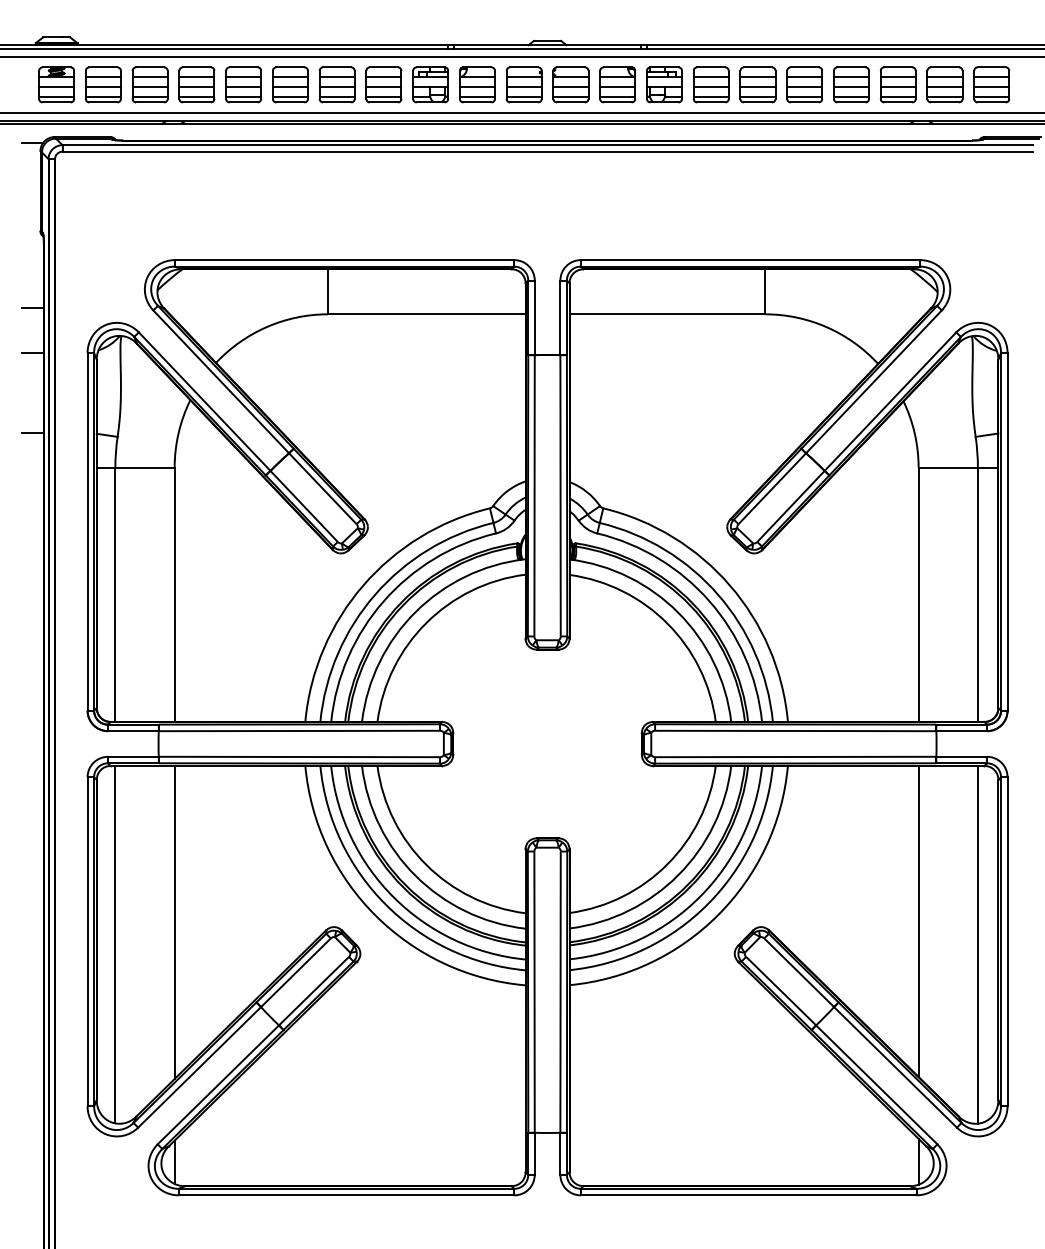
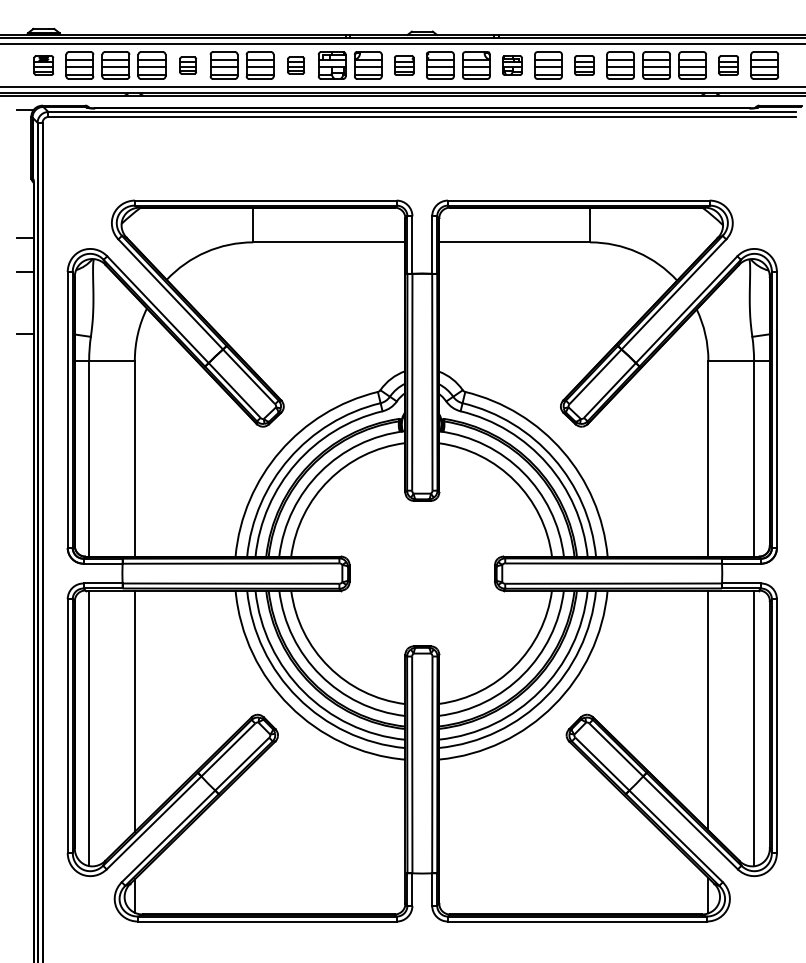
part: (56, 84) -> (43, 65), size x0.7
part: (243, 84) -> (187, 65), size x0.6
part: (383, 84) -> (295, 65), size x0.6
part: (523, 84) -> (403, 65), size x0.7
part: (664, 84) -> (512, 65), size x0.7
part: (757, 84) -> (584, 65), size x0.7
part: (944, 84) -> (728, 65), size x0.7

